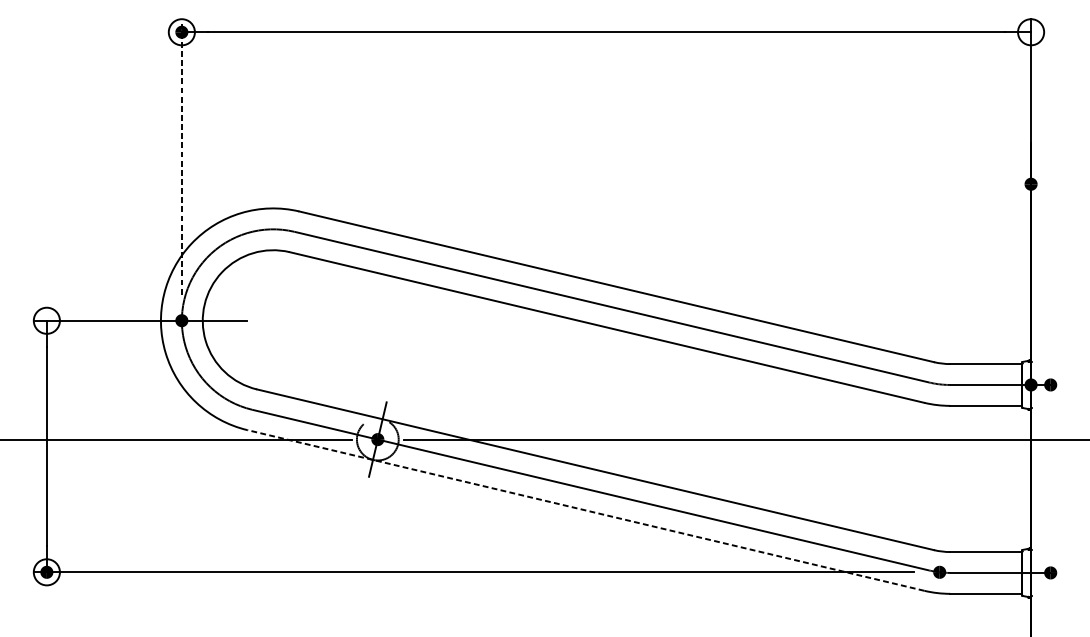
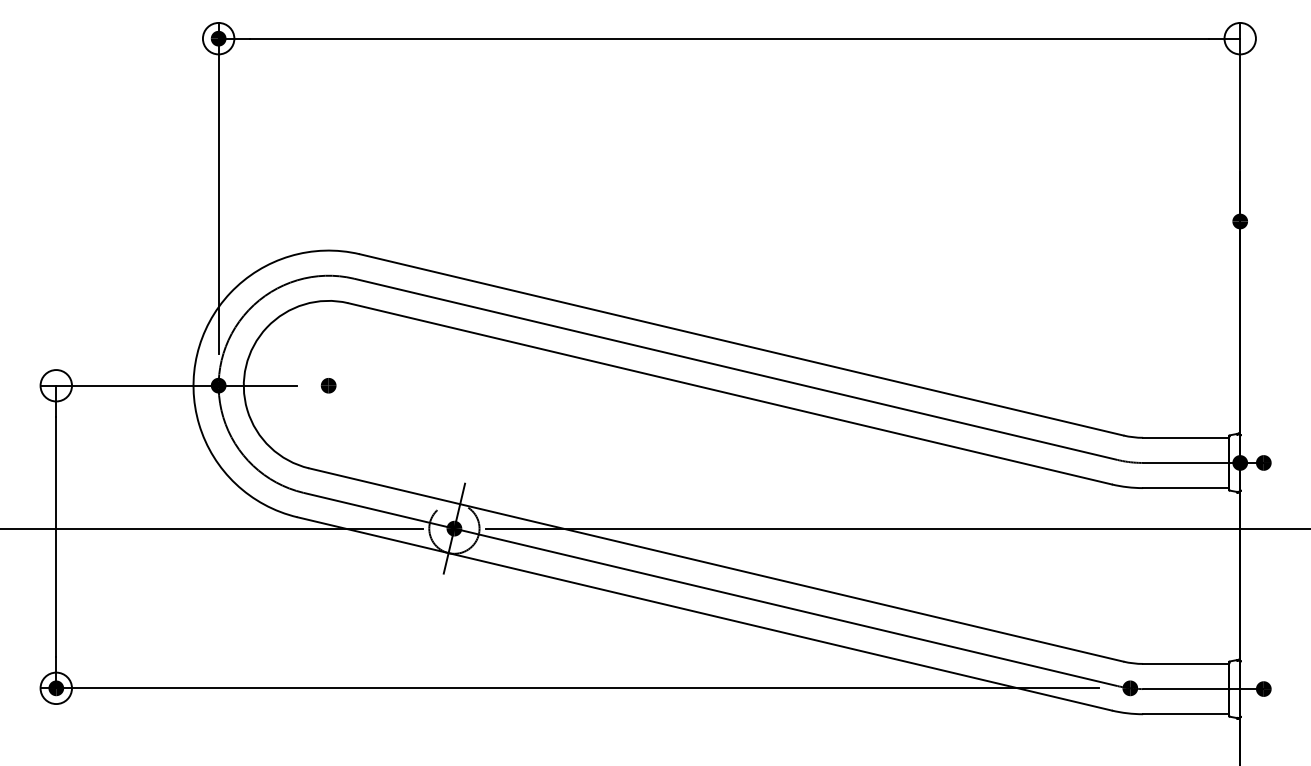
line: (181, 156) -> (218, 188), dashed -> solid
part: (273, 320) -> (328, 385), added
line: (585, 510) -> (704, 613), dashed -> solid

